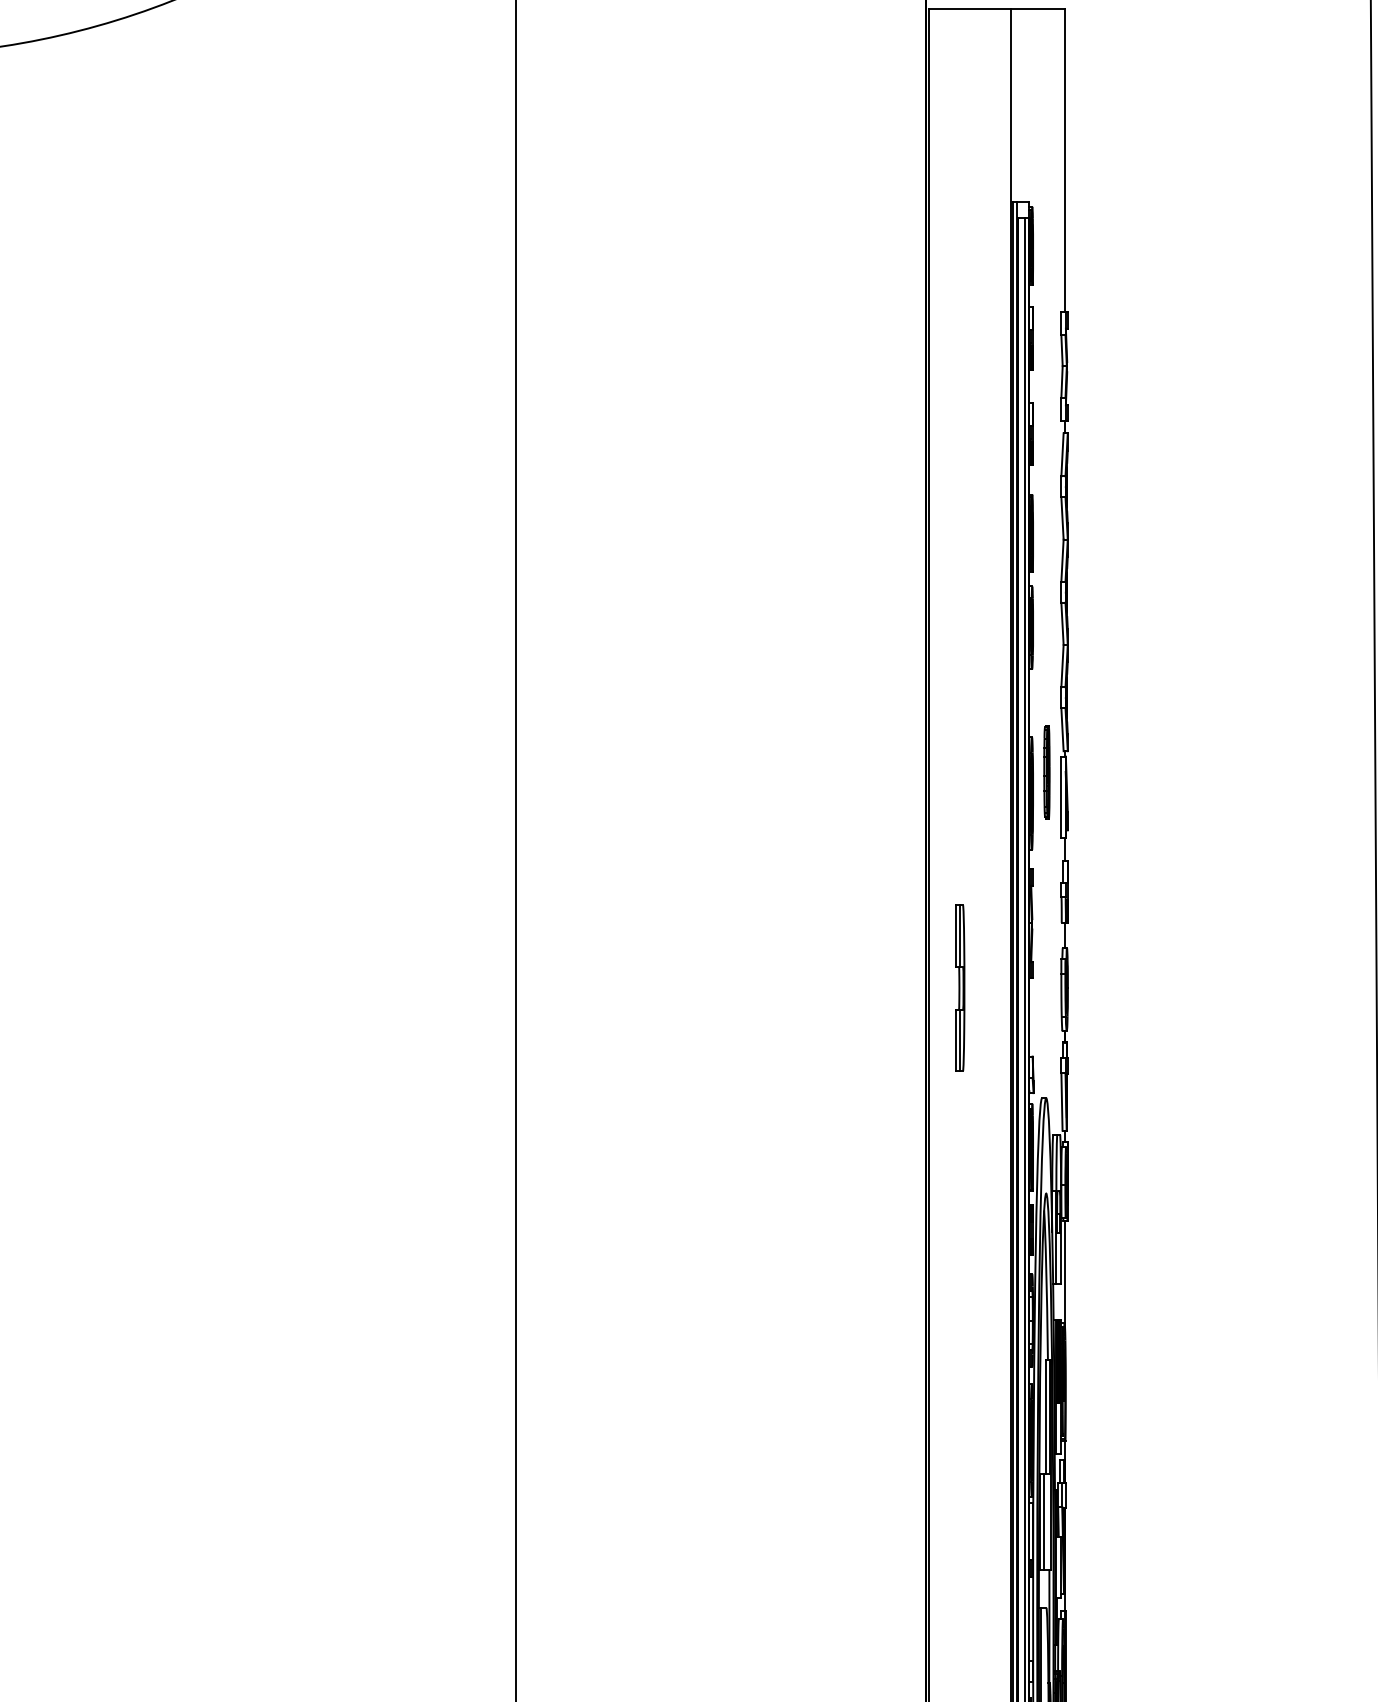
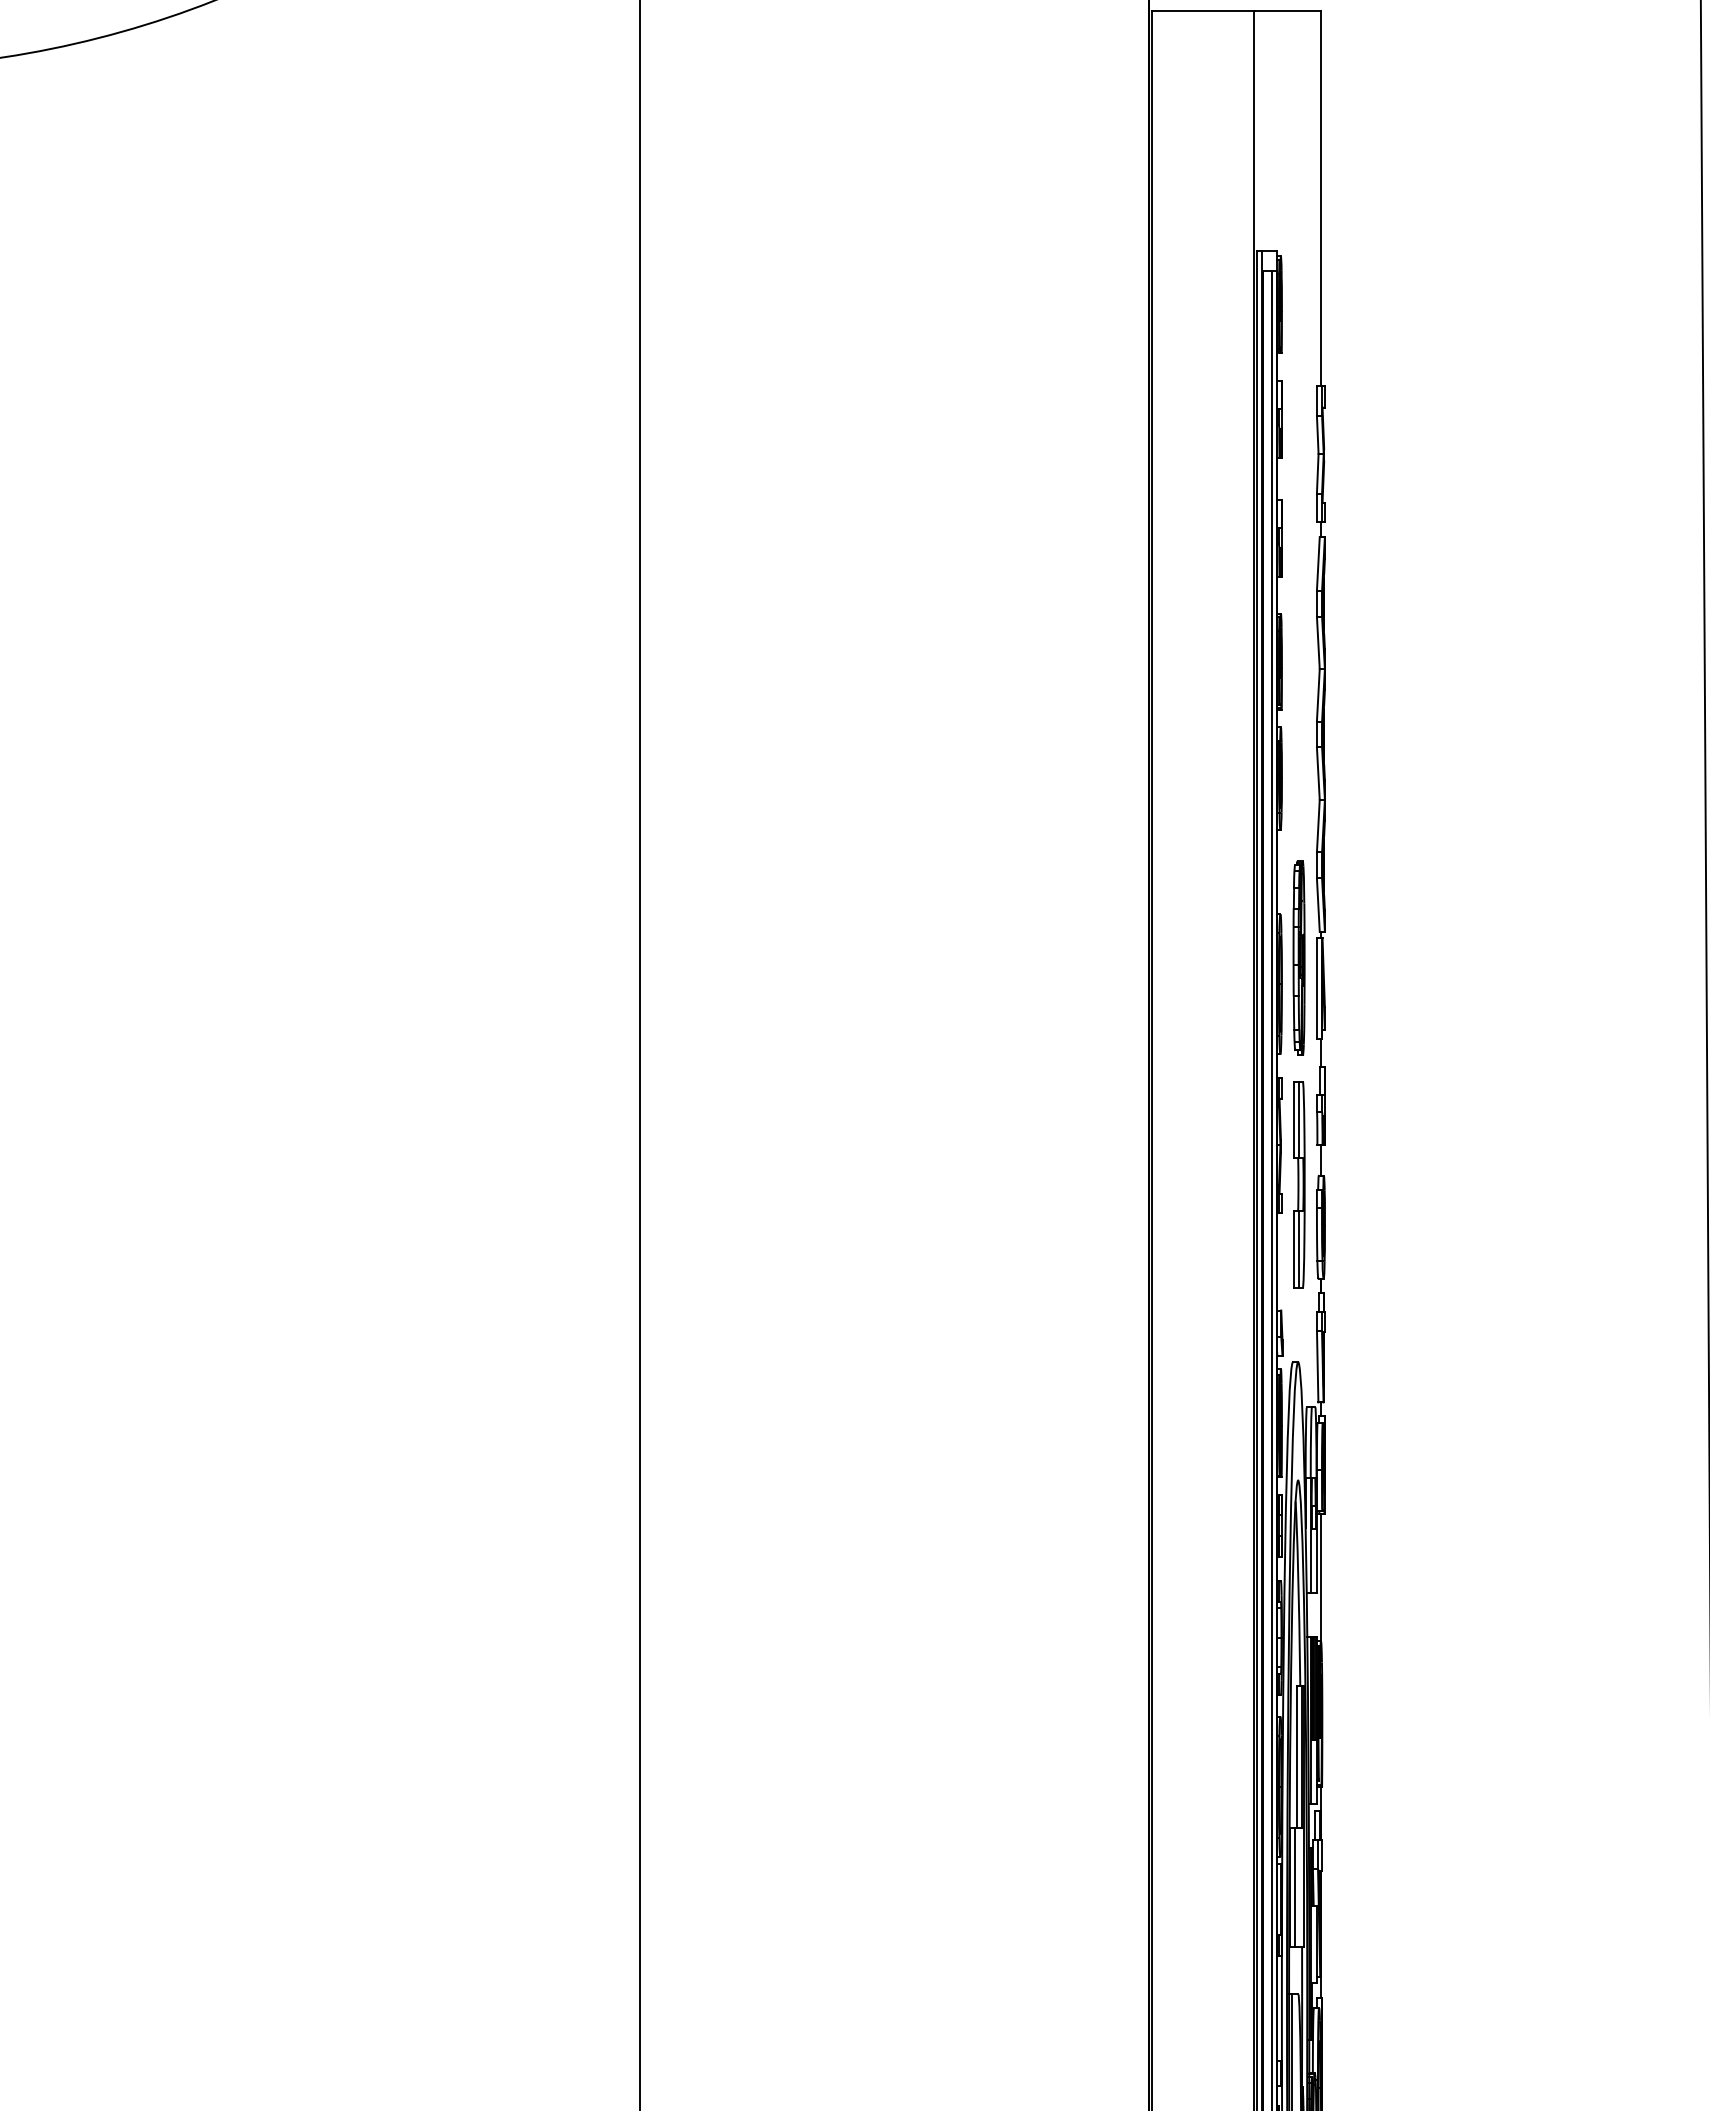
part: (1046, 772) -> (1298, 957), size x1.67
part: (960, 988) -> (1299, 1184), moved

